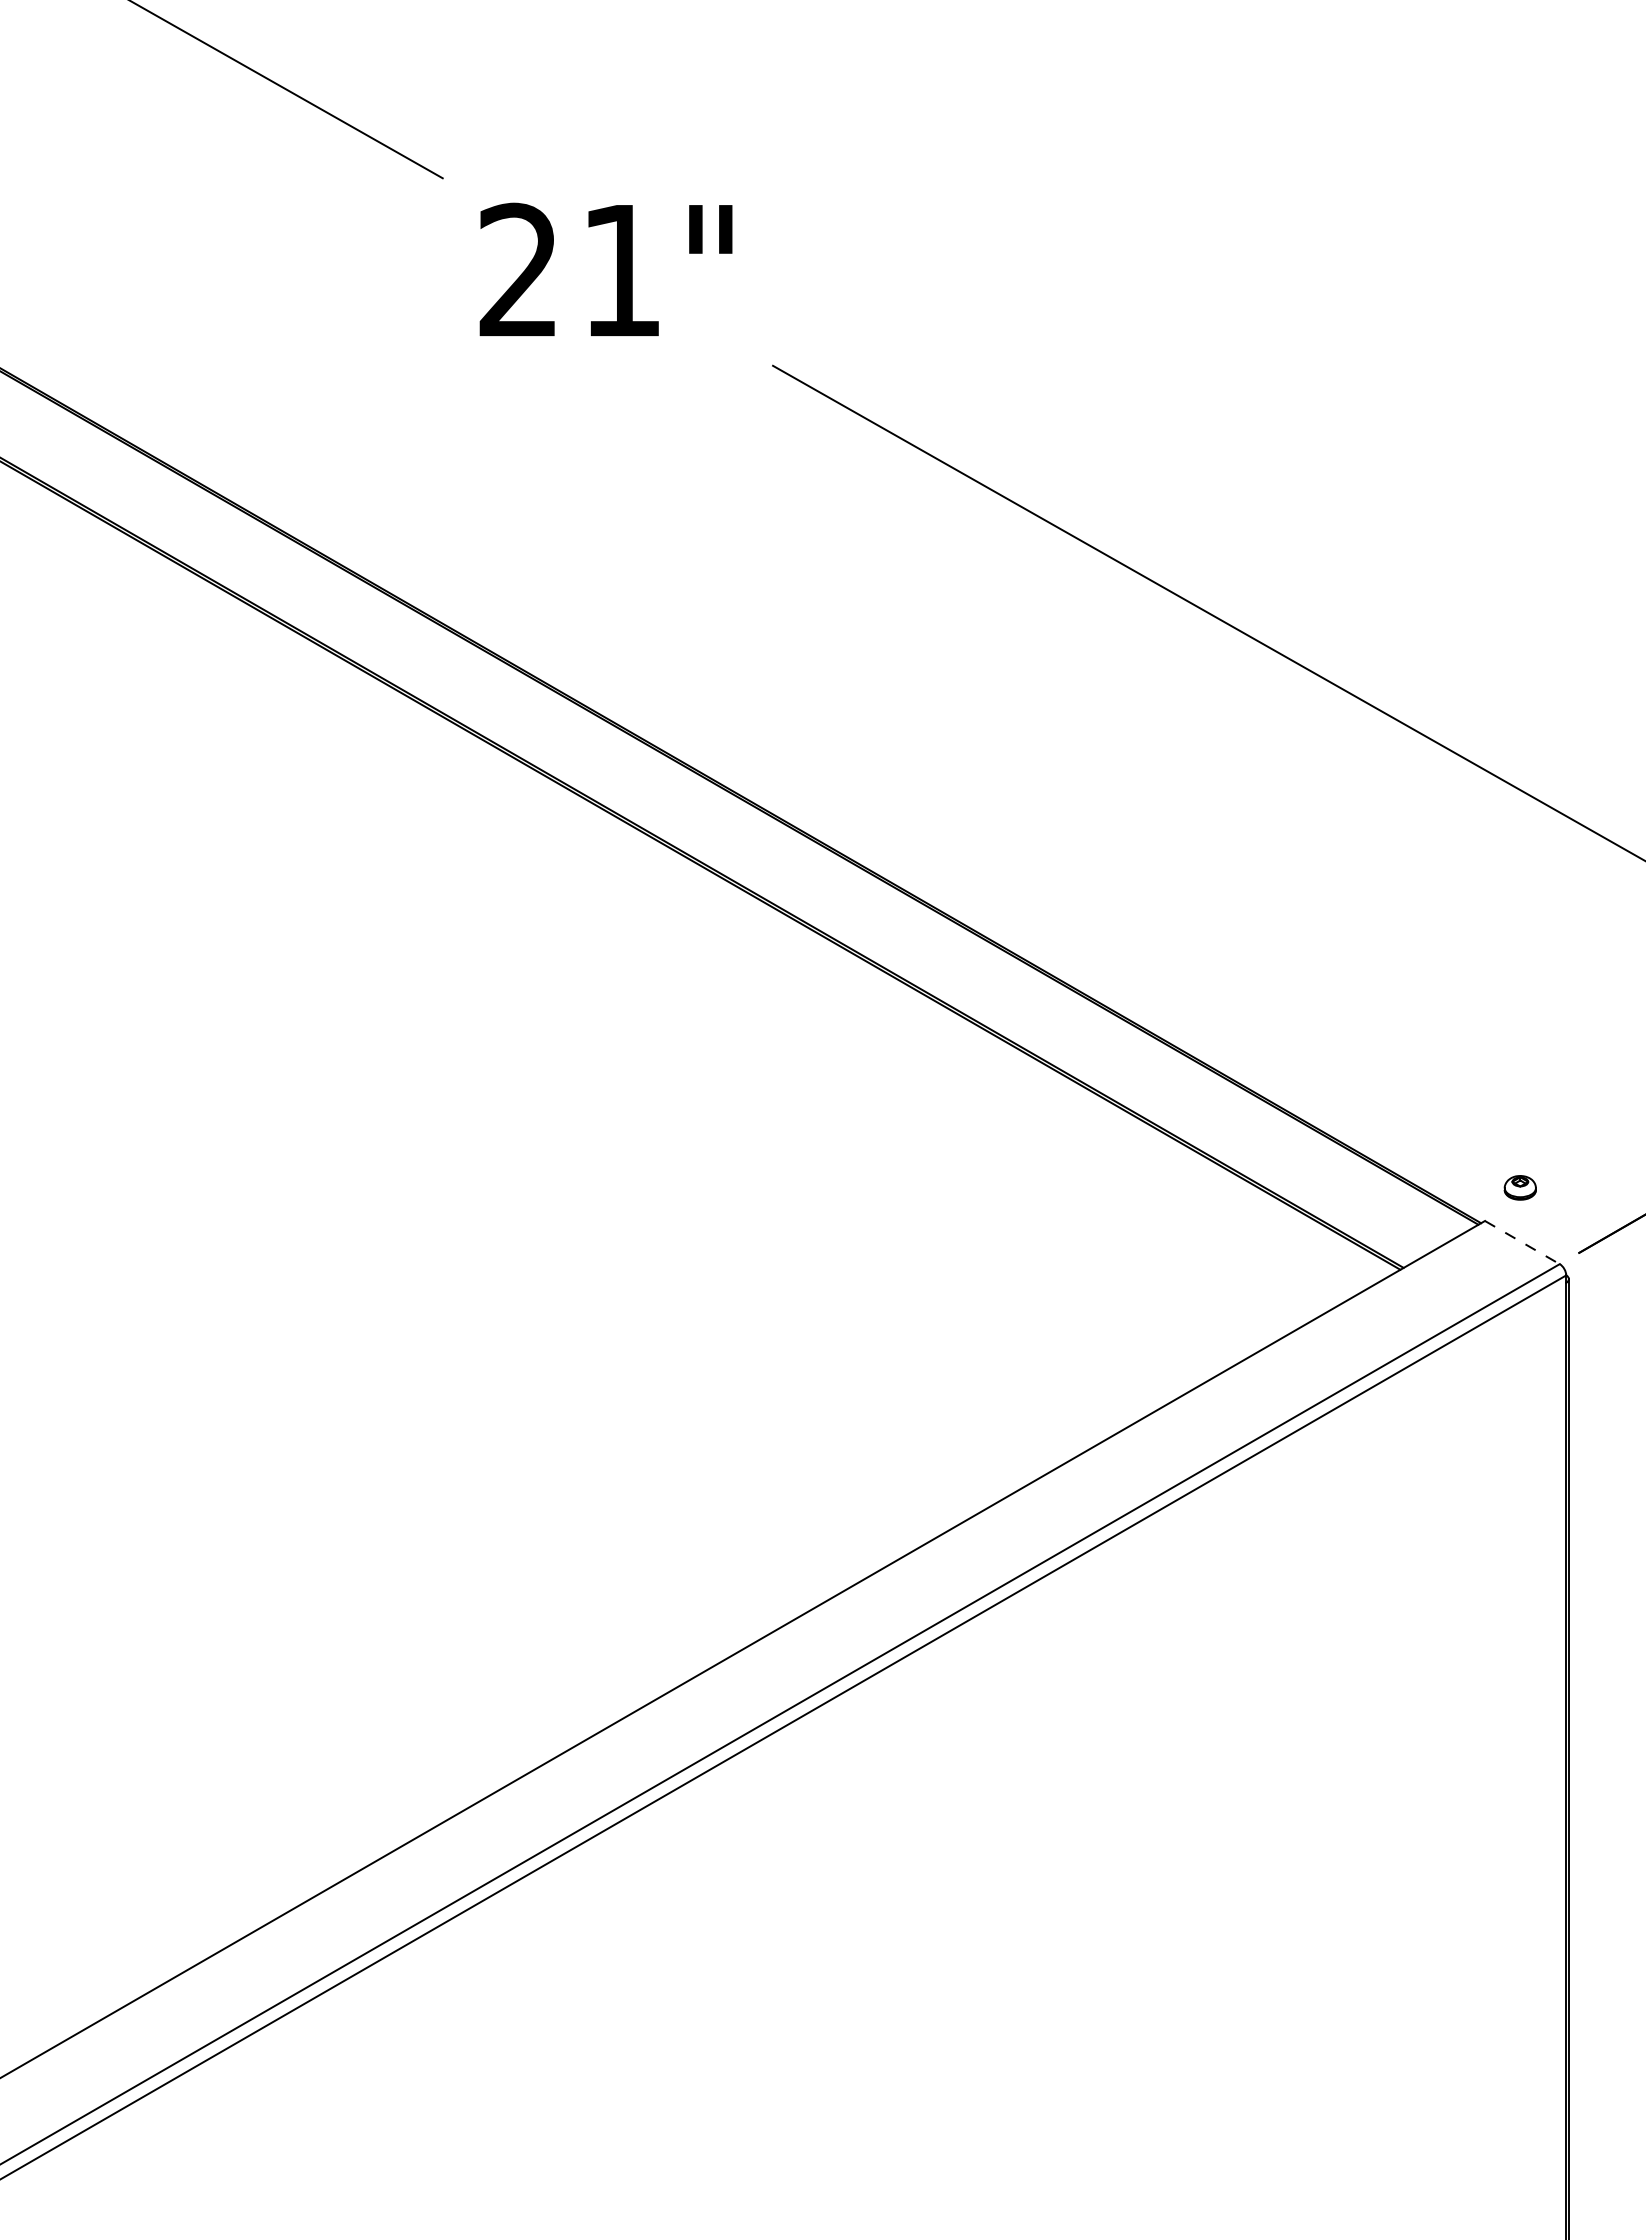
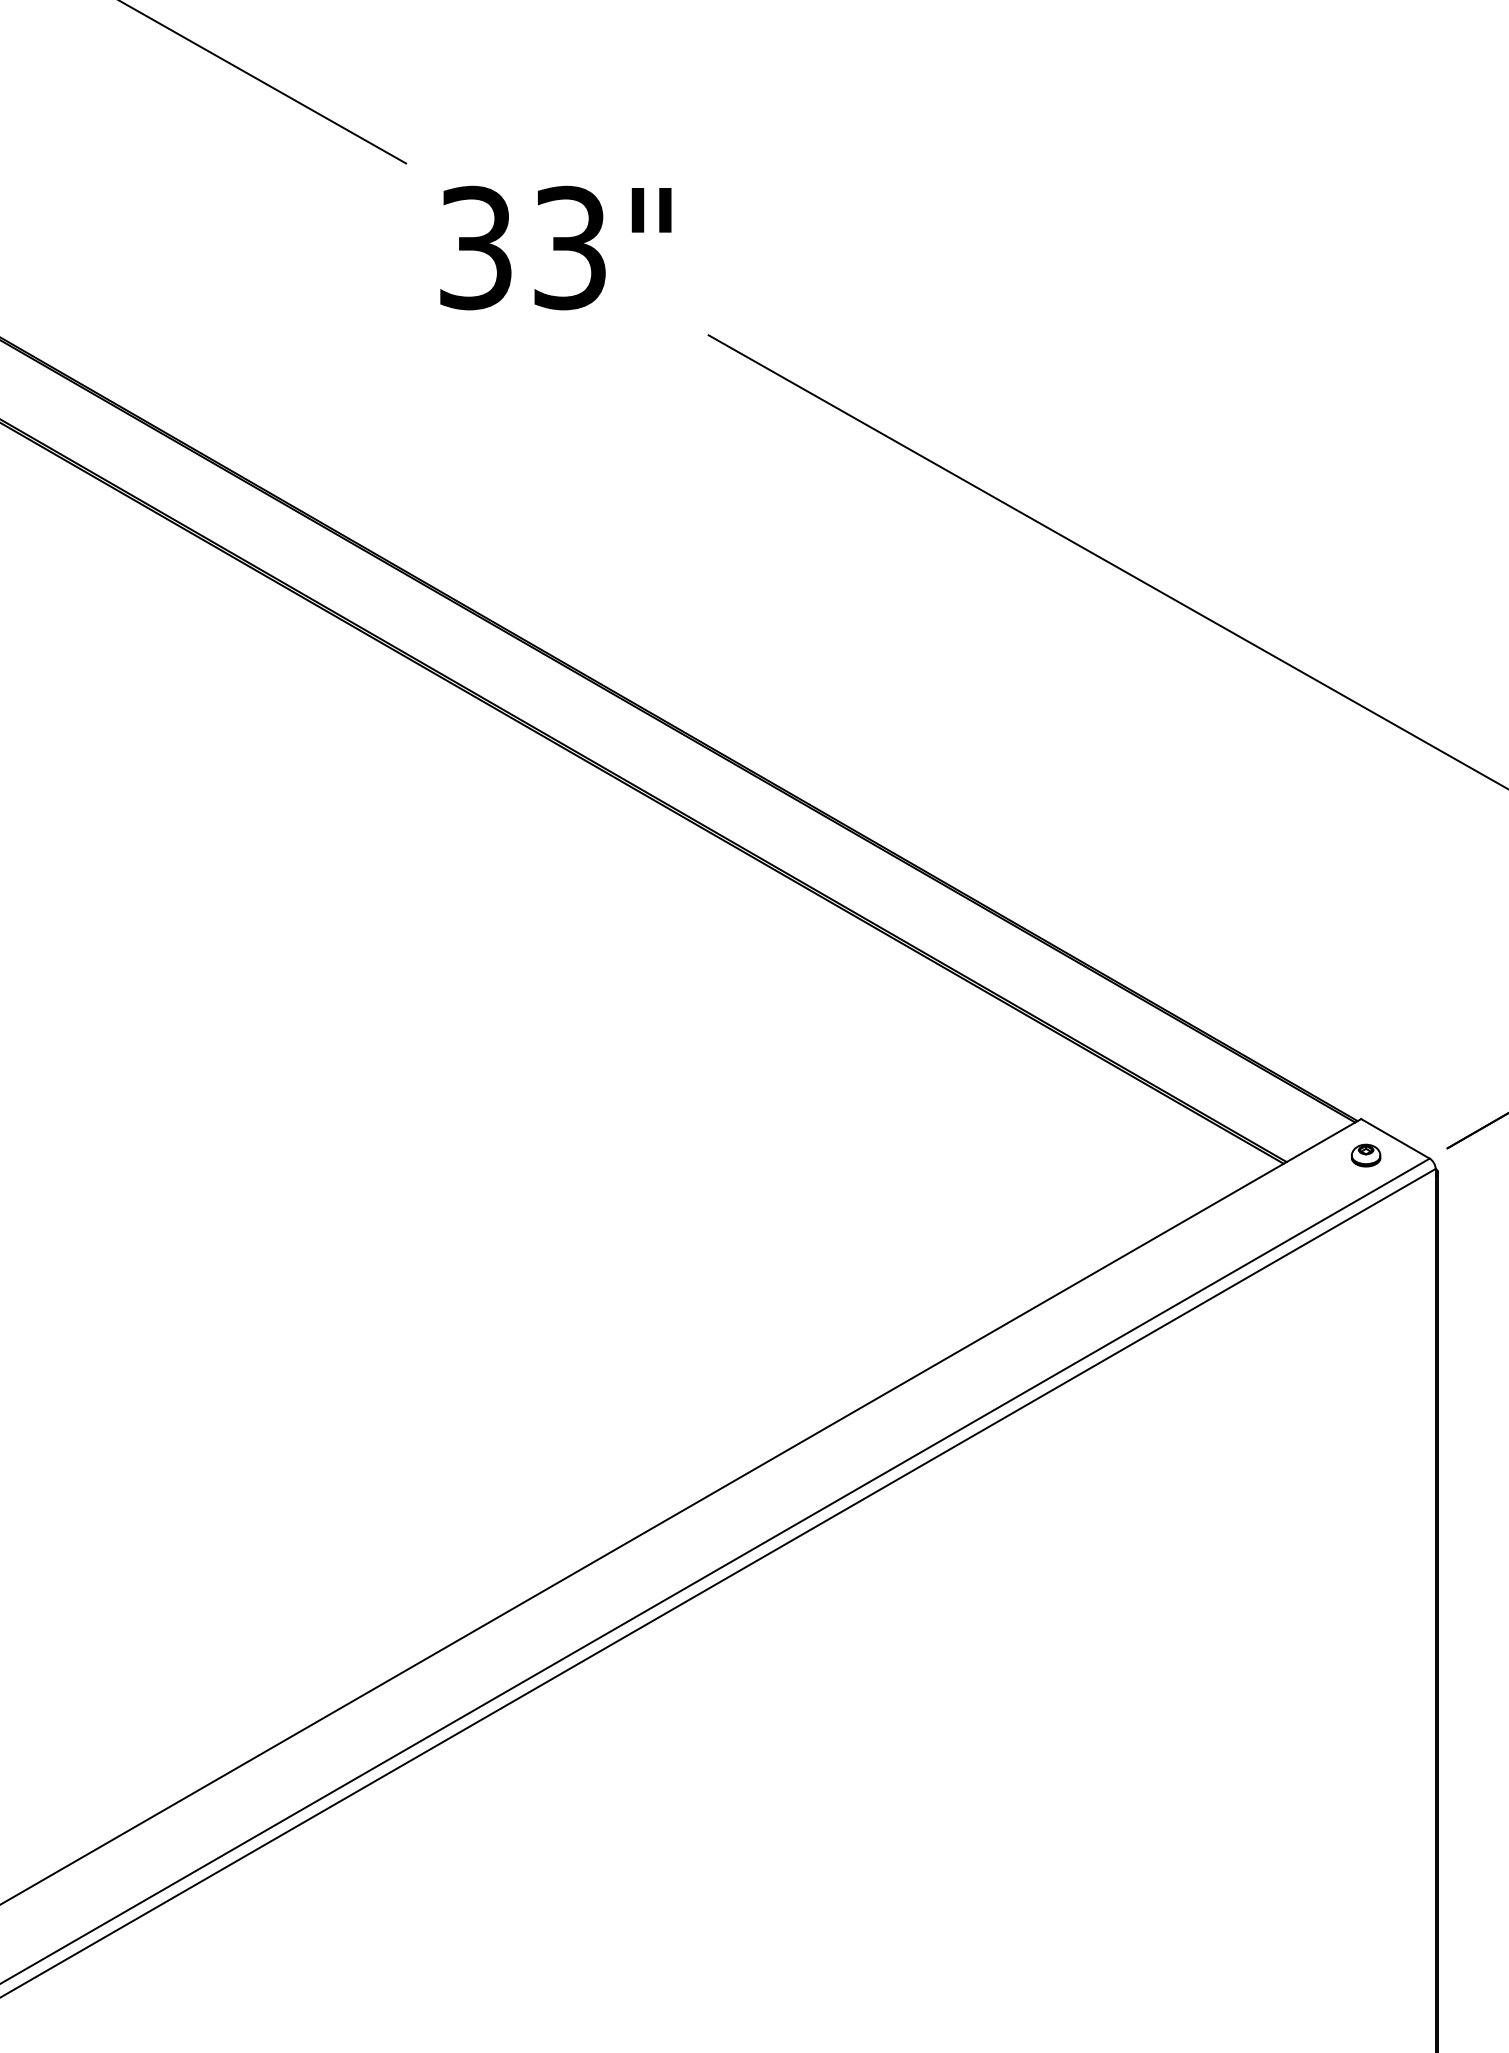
text: (569, 270) -> (522, 247), 21" -> 33"
part: (1519, 1187) -> (1365, 1155), moved
line: (1522, 1242) -> (1395, 1138), dashed -> solid

